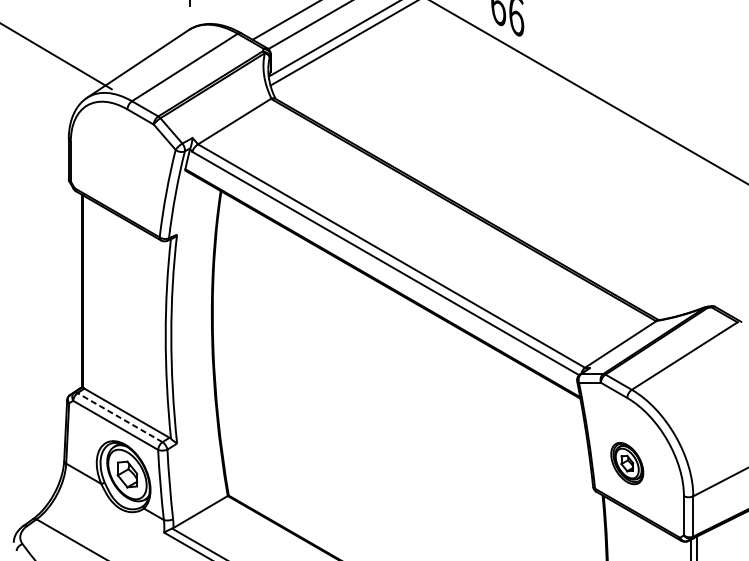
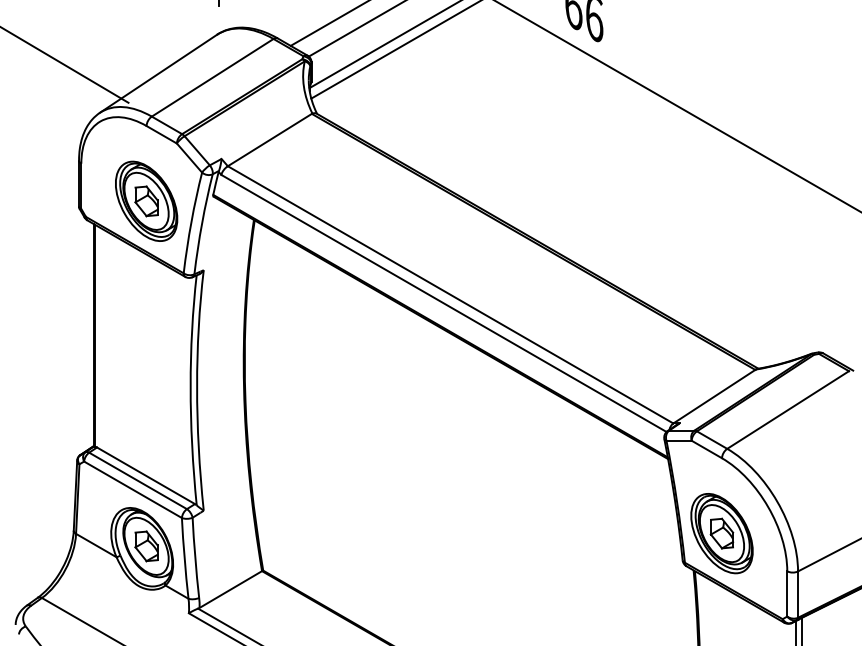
part: (127, 174) -> (146, 200), added
line: (119, 417) -> (137, 480), dashed -> solid
part: (626, 463) -> (721, 533), size x1.67

